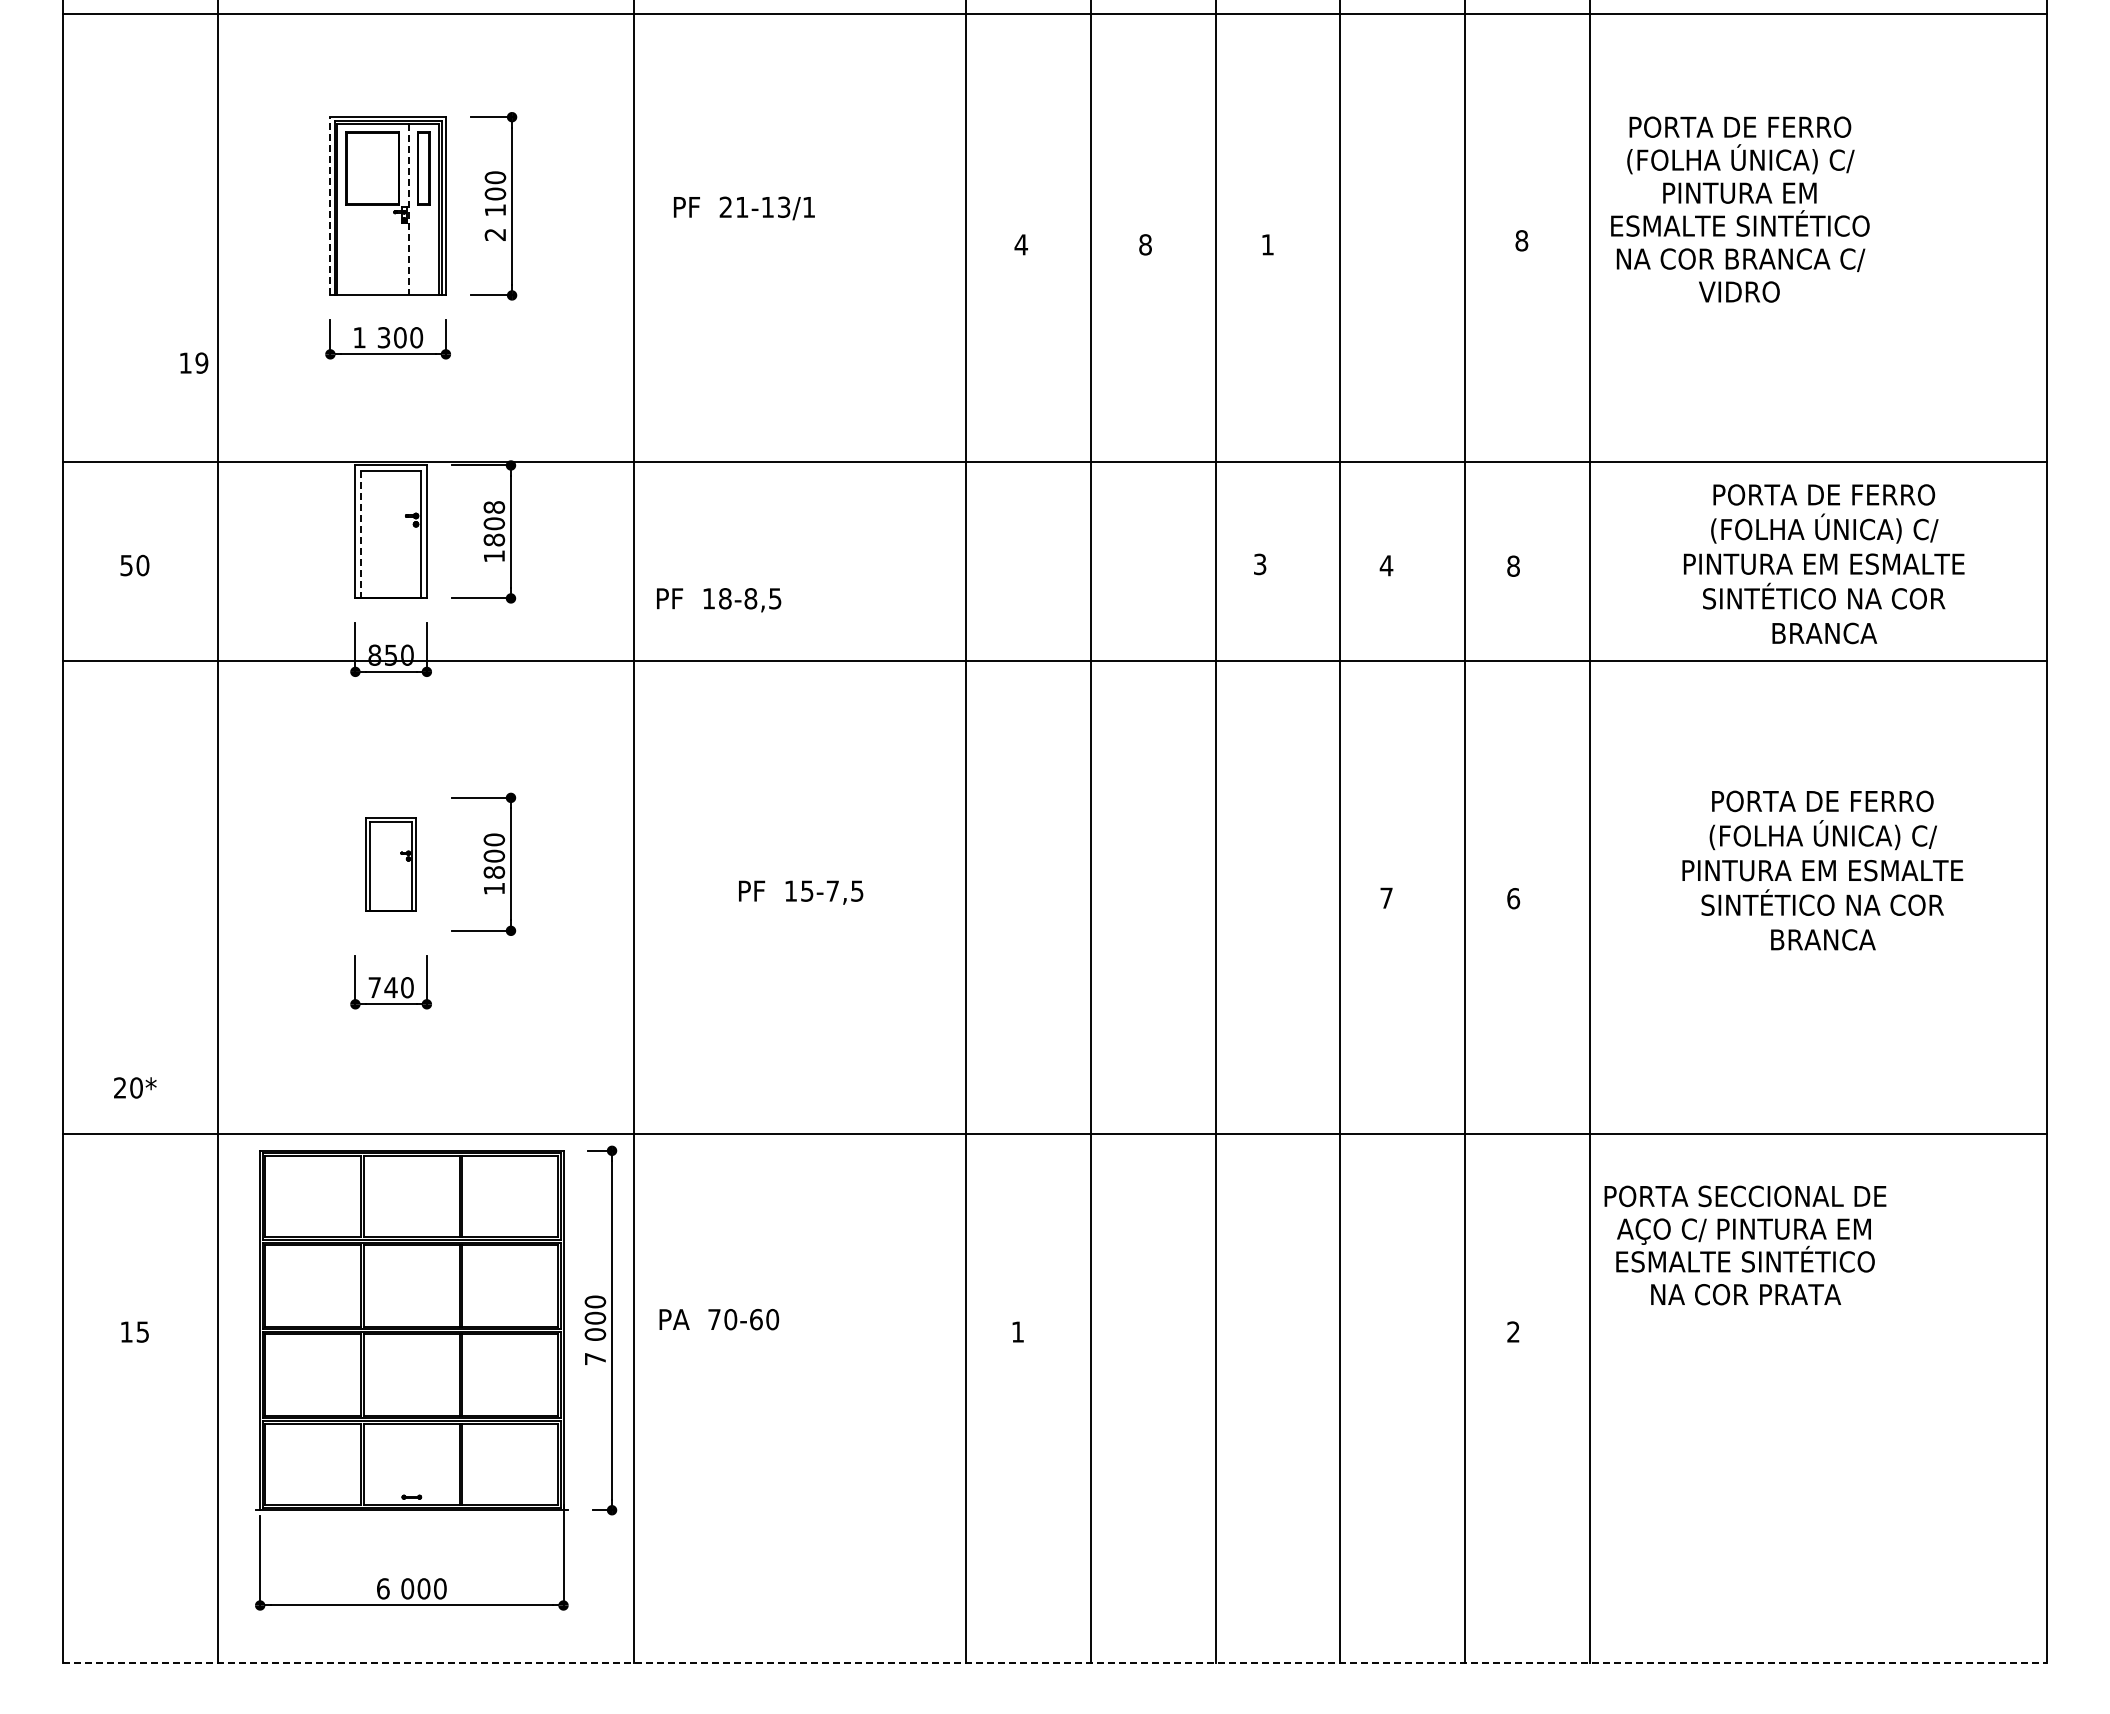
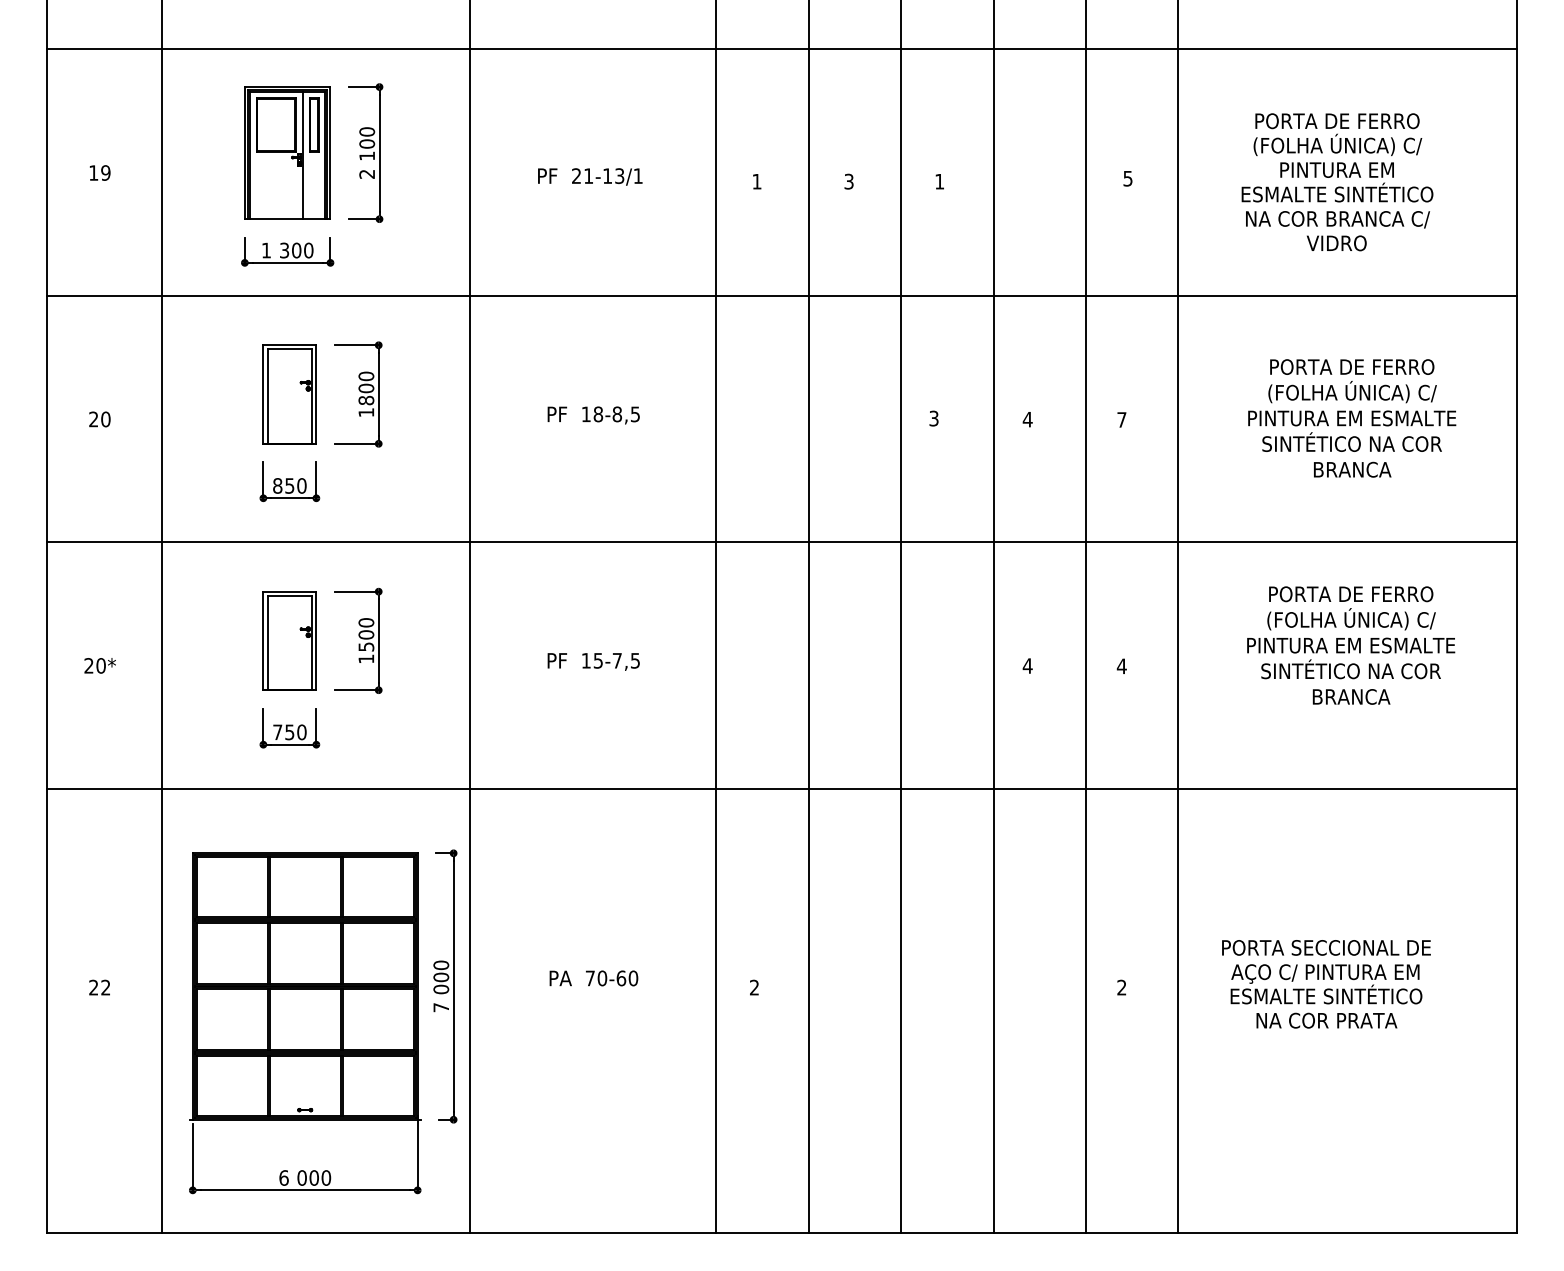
line: (1054, 14) -> (781, 49), moved
line: (330, 205) -> (244, 152), dashed -> solid
text: (744, 208) -> (590, 177), moved
line: (408, 209) -> (302, 155), dashed -> solid
text: (1740, 209) -> (1337, 182), moved
text: (1521, 240) -> (1127, 178), 8 -> 5
text: (1021, 244) -> (757, 181), 4 -> 1
text: (1145, 244) -> (849, 181), 8 -> 3
text: (194, 362) -> (100, 172), moved
line: (1054, 461) -> (781, 295), moved
text: (494, 507) -> (366, 376), 1808 -> 1800
line: (361, 534) -> (267, 396), dashed -> solid
text: (126, 565) -> (93, 419), 50 -> 20
text: (1513, 565) -> (1121, 419), 8 -> 7
text: (719, 600) -> (594, 415), moved
line: (1054, 661) -> (781, 542), moved
part: (390, 864) -> (289, 641), size x1.43
text: (494, 872) -> (366, 646), 1800 -> 1500
text: (1386, 897) -> (1027, 665), 7 -> 4
text: (1513, 898) -> (1121, 666), 6 -> 4
text: (390, 987) -> (289, 732), 740 -> 750
text: (135, 1087) -> (100, 665), moved
line: (1054, 1133) -> (781, 788), moved
text: (1745, 1245) -> (1326, 984), moved
text: (719, 1319) -> (594, 978), moved
text: (134, 1331) -> (99, 987), 15 -> 22
text: (1017, 1331) -> (754, 987), 1 -> 2
line: (1054, 1662) -> (781, 1232), dashed -> solid

